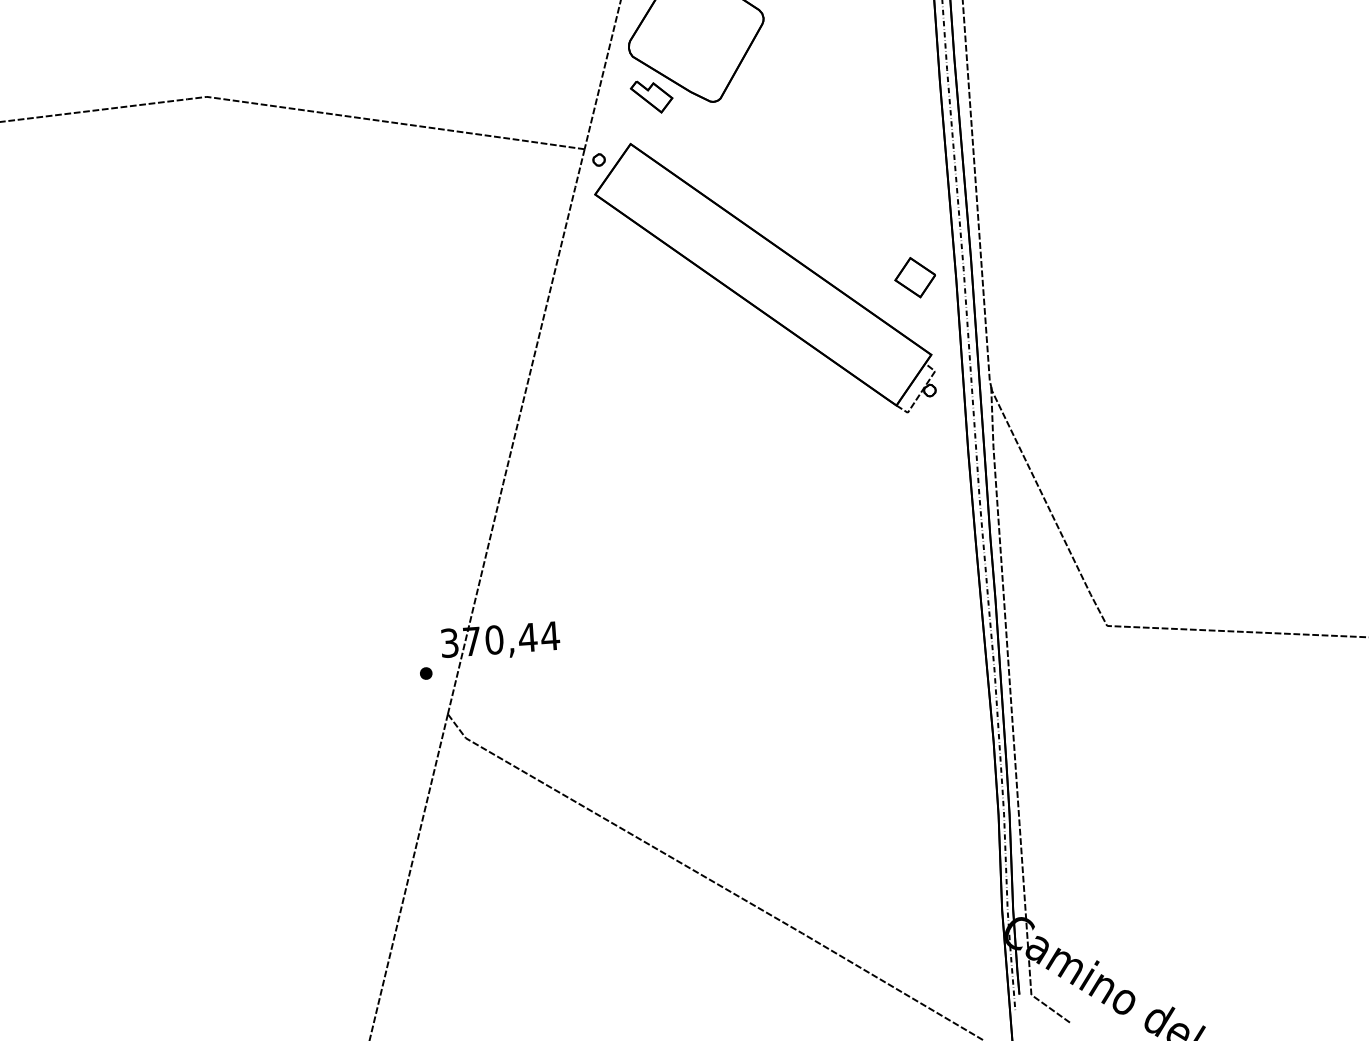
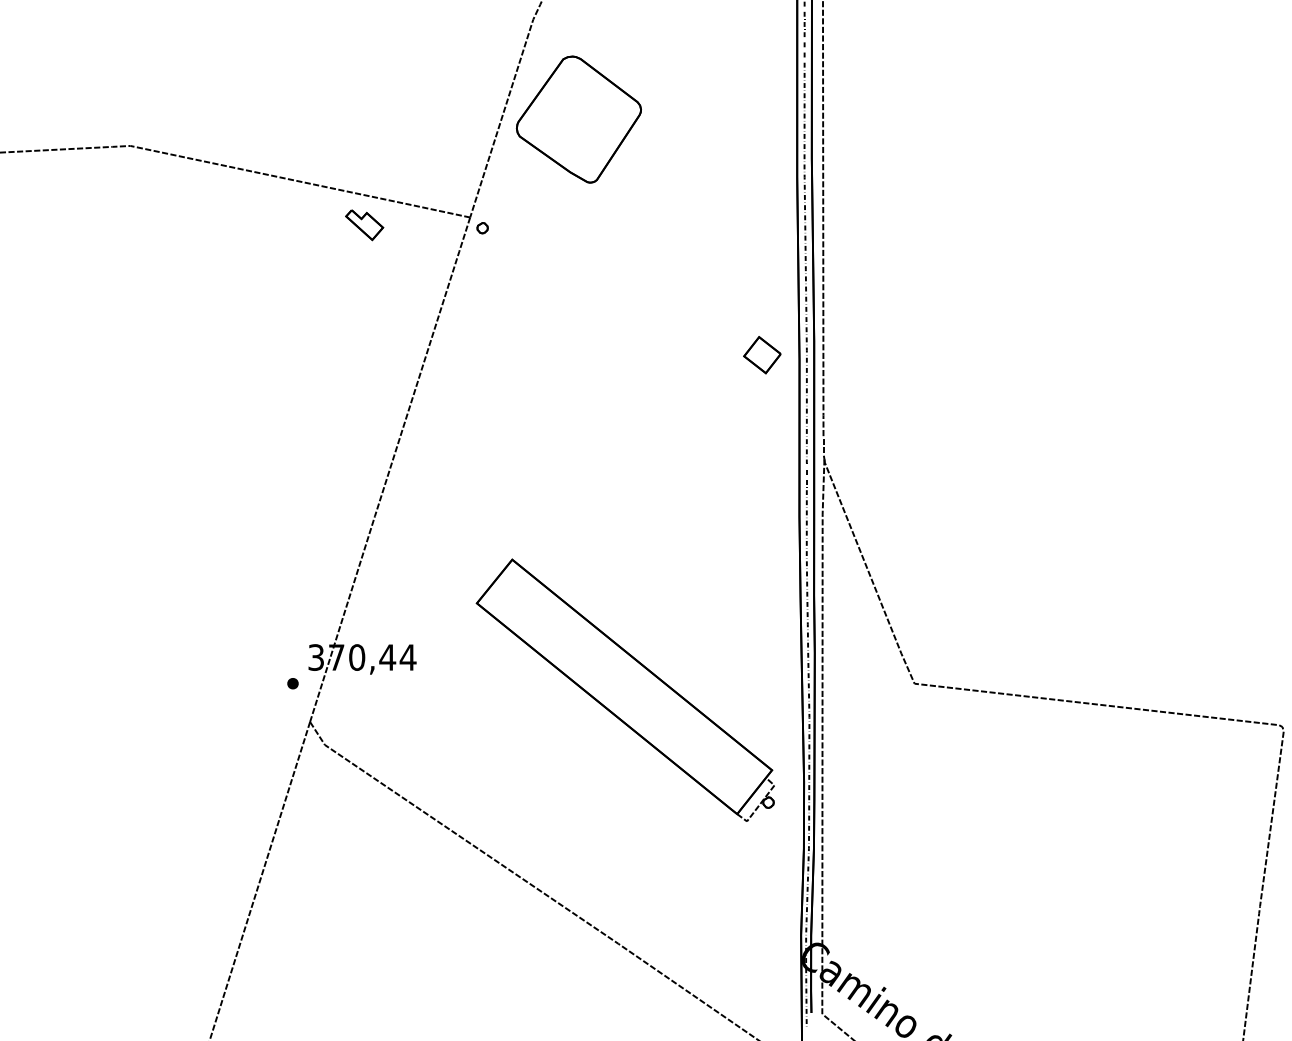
part: (651, 97) -> (364, 225), moved
part: (763, 277) -> (624, 689), moved

